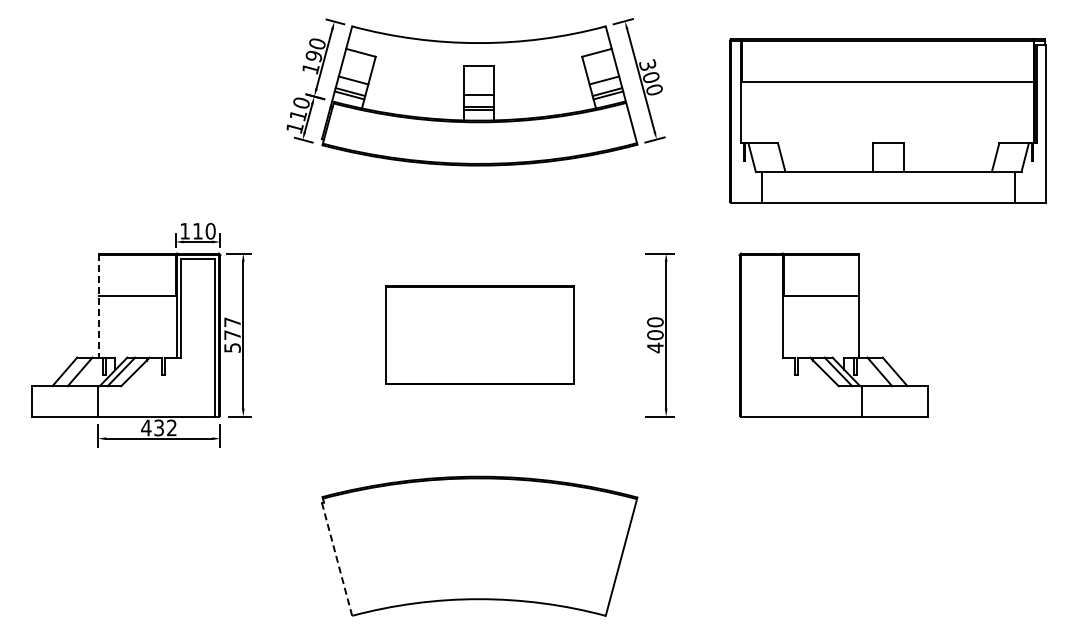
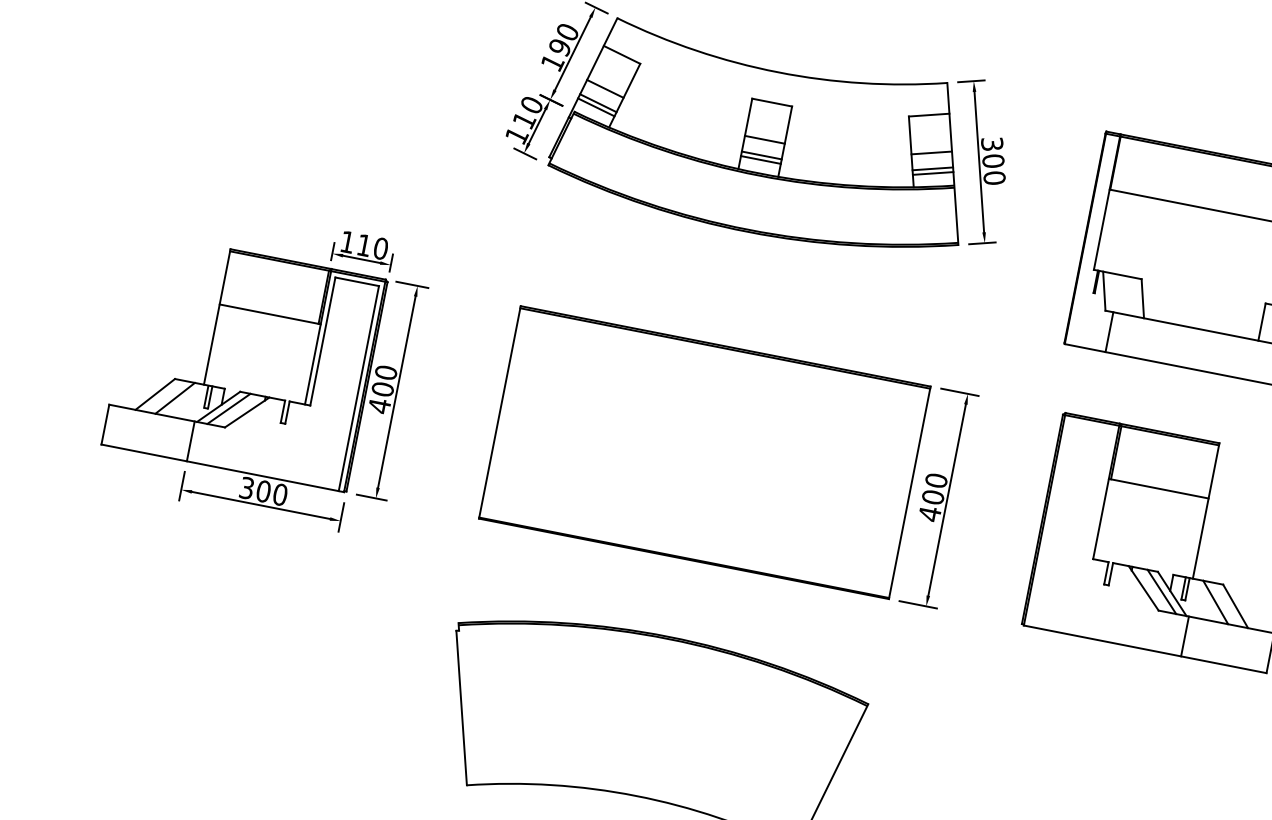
line: (99, 306) -> (217, 318), dashed -> solid
text: (232, 335) -> (382, 389), 577 -> 400
part: (479, 335) -> (704, 452), size x1.67
text: (158, 427) -> (262, 490), 432 -> 300
line: (336, 559) -> (460, 707), dashed -> solid

